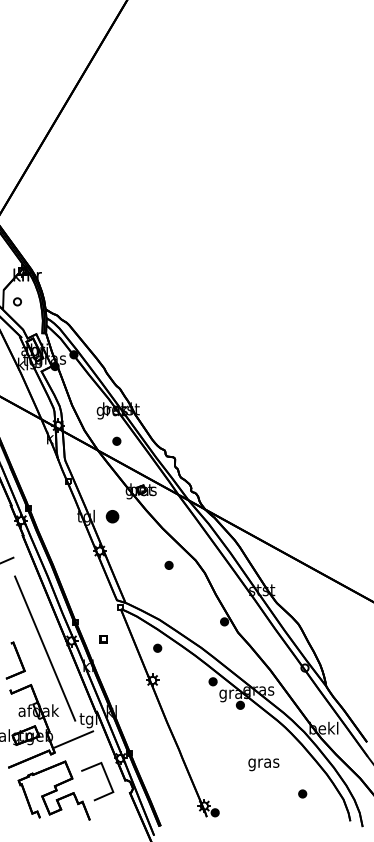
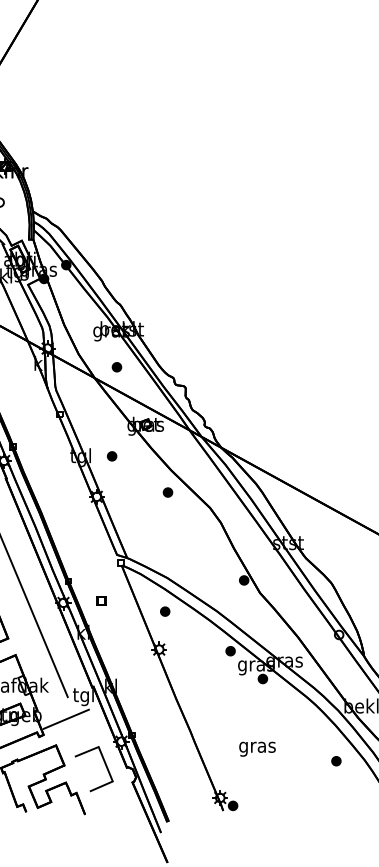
part: (112, 516) -> (111, 456), size x0.62
part: (168, 564) -> (167, 491), moved
text: (263, 764) -> (257, 748), moved
part: (302, 793) -> (336, 760), moved

